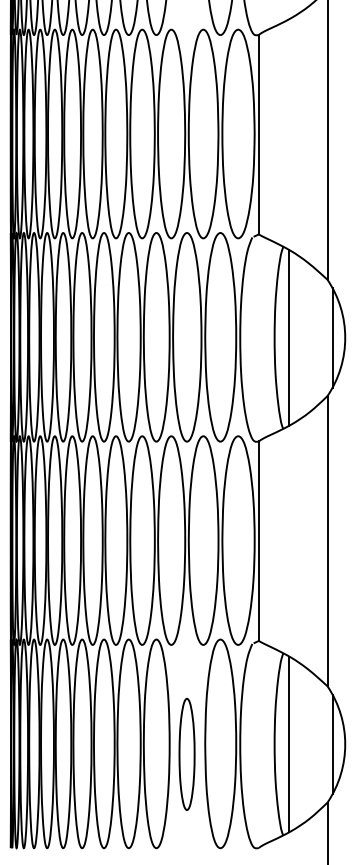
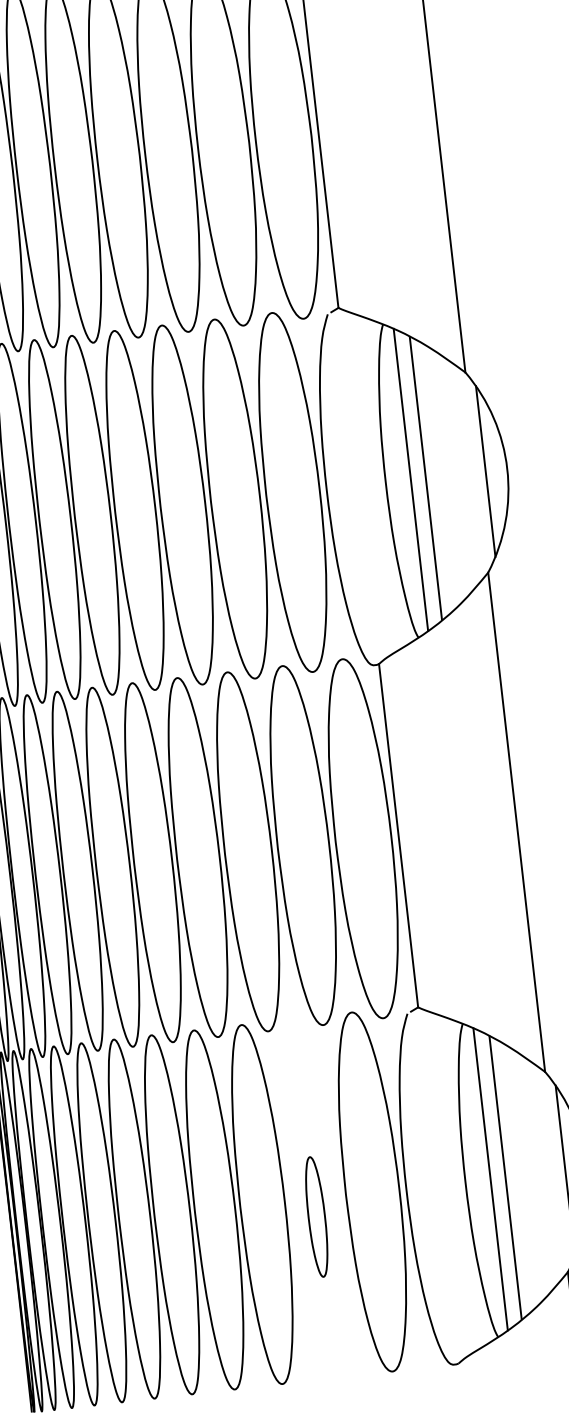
line: (297, 337) -> (425, 477), added
line: (297, 744) -> (504, 1177), added
part: (186, 754) -> (315, 1216), size x0.62

